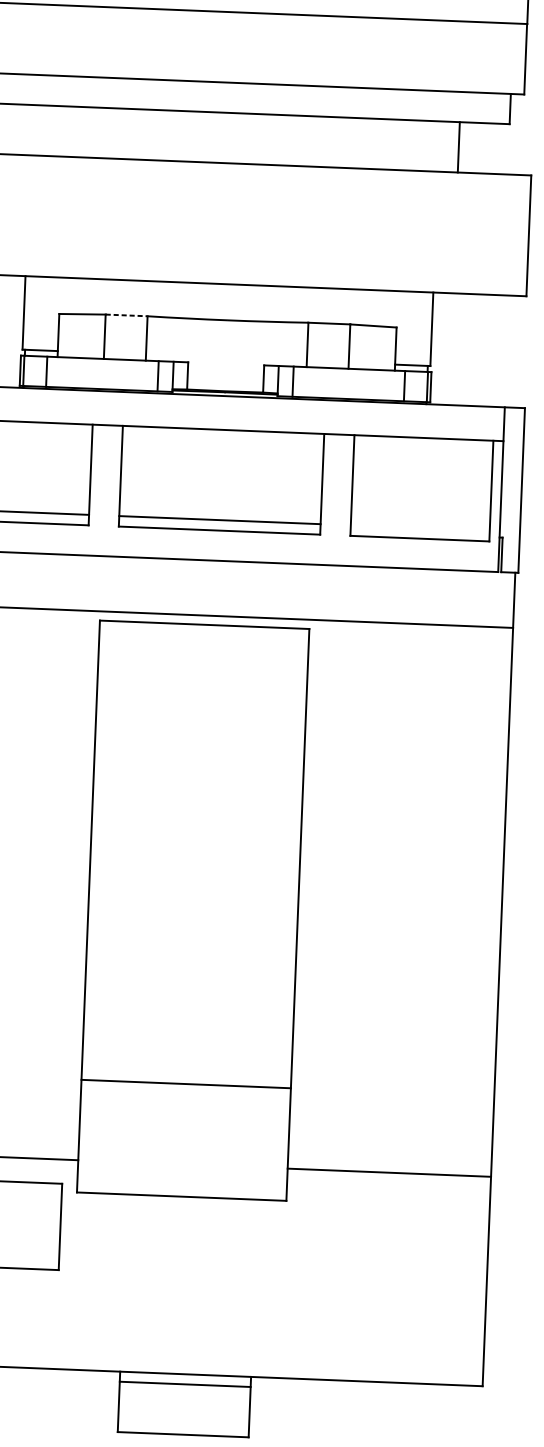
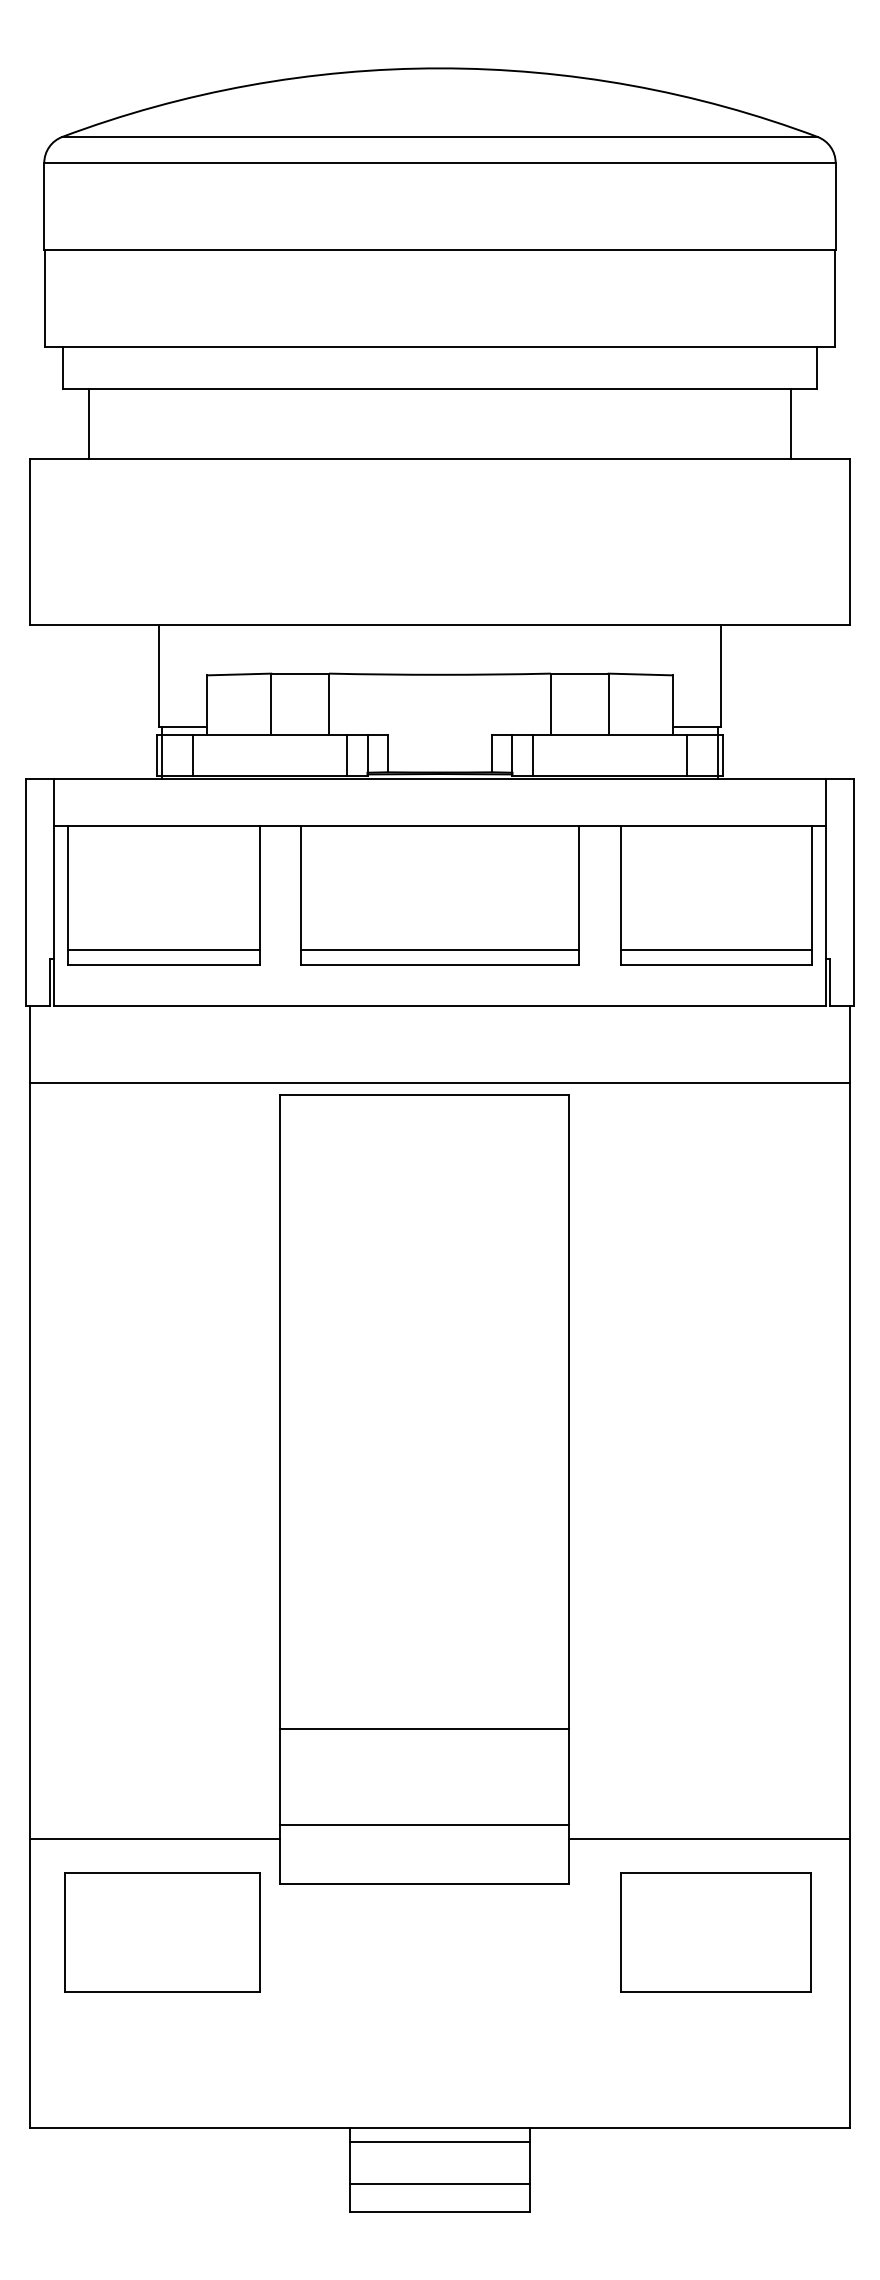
line: (458, 147) -> (791, 423), moved
line: (126, 315) -> (300, 673), dashed -> solid
line: (420, 528) -> (716, 950), added
line: (183, 1153) -> (424, 1824), added
part: (391, 1240) -> (715, 1932), added
line: (183, 1414) -> (439, 2183), added

